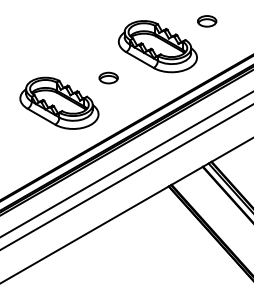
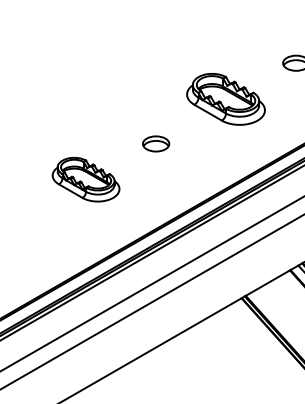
part: (157, 46) -> (225, 99), size x0.7
part: (59, 102) -> (86, 178), size x0.6

